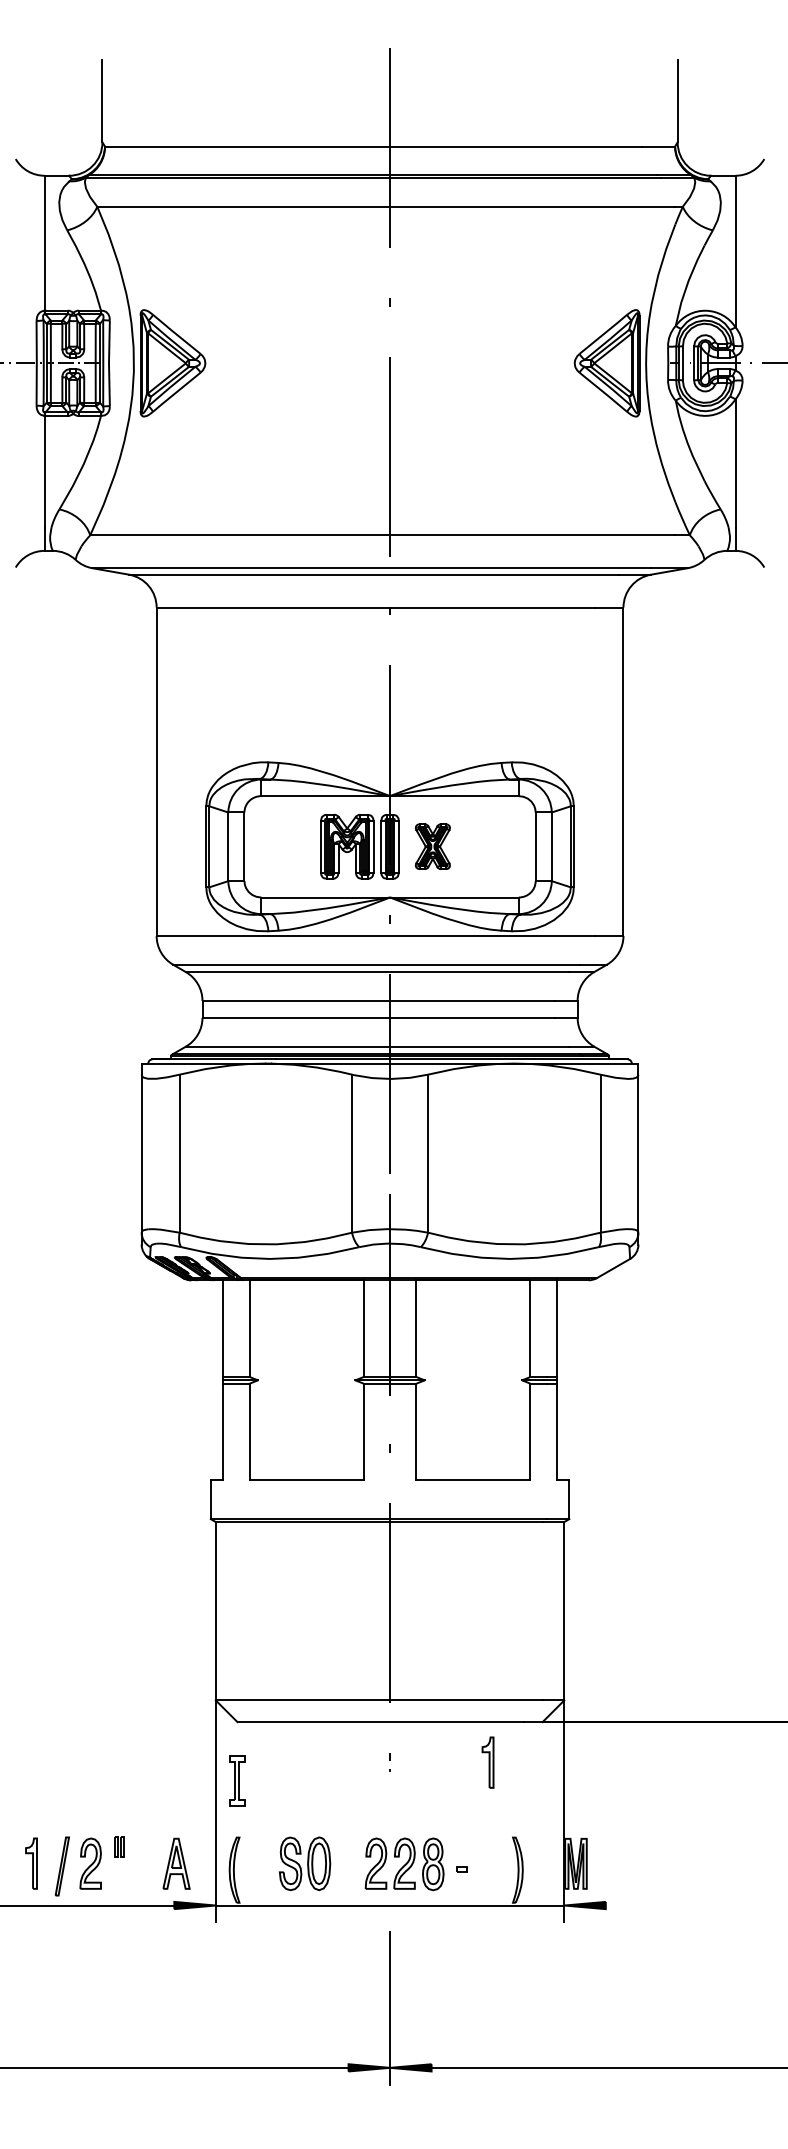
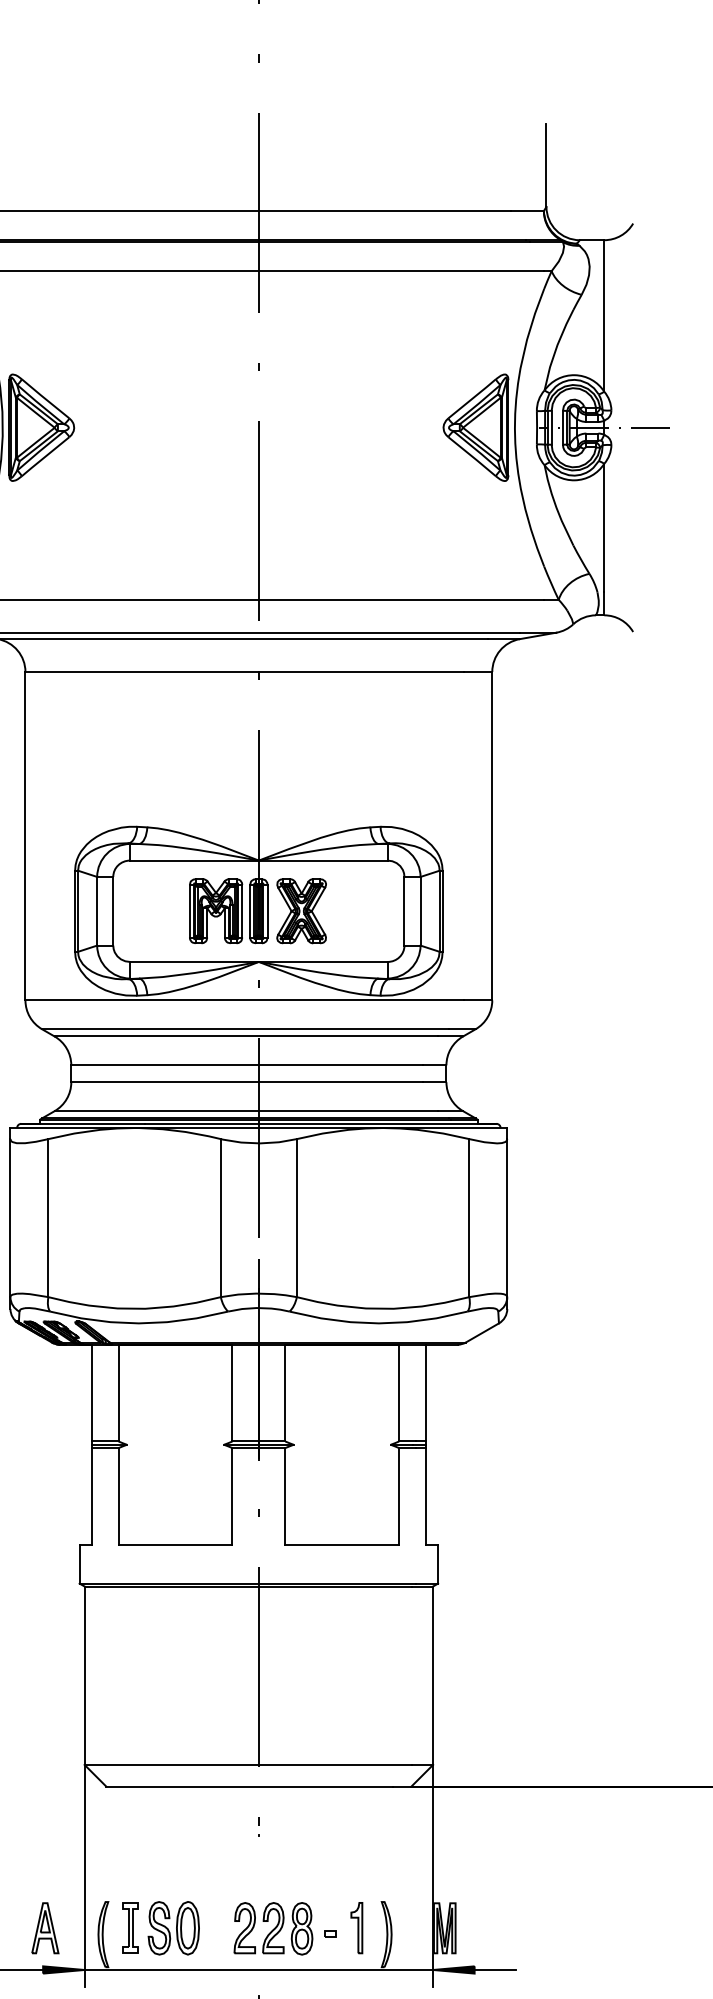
part: (432, 846) -> (301, 910), size x1.43
part: (487, 1762) -> (356, 1927), moved
part: (237, 1780) -> (131, 1927), moved
line: (626, 1905) -> (495, 1969), added

